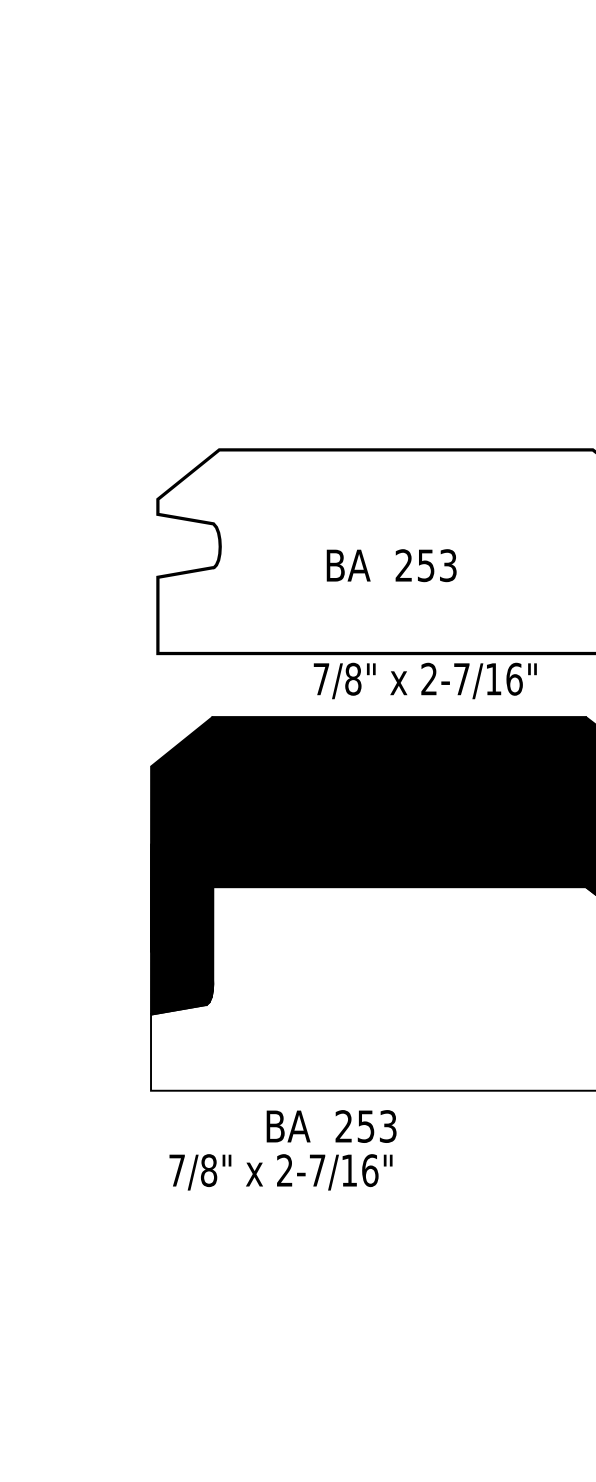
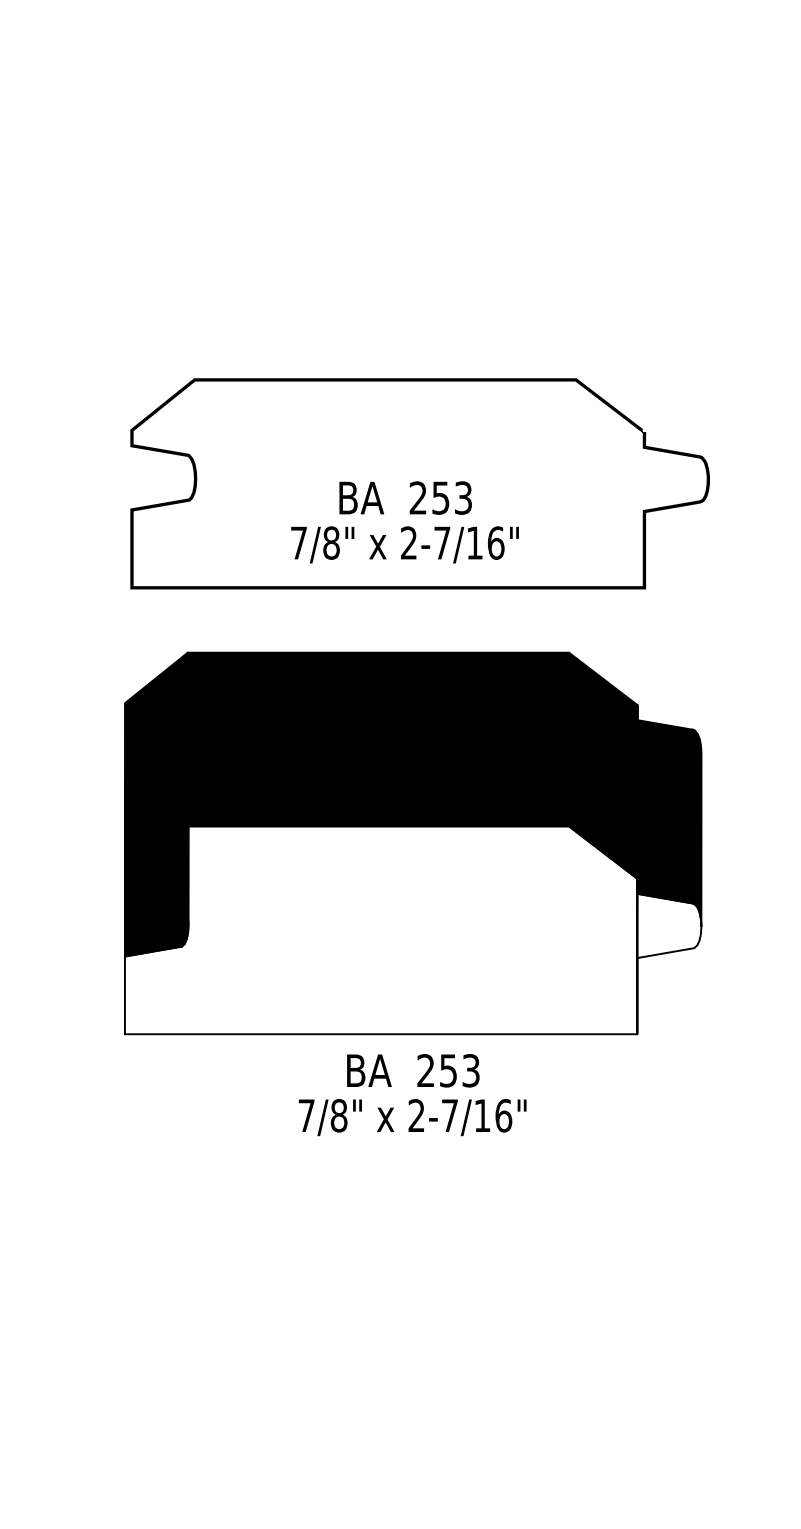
text: (391, 565) -> (405, 497), moved
text: (424, 680) -> (404, 544), moved
text: (331, 1126) -> (413, 1070), moved
text: (280, 1172) -> (412, 1117), moved

